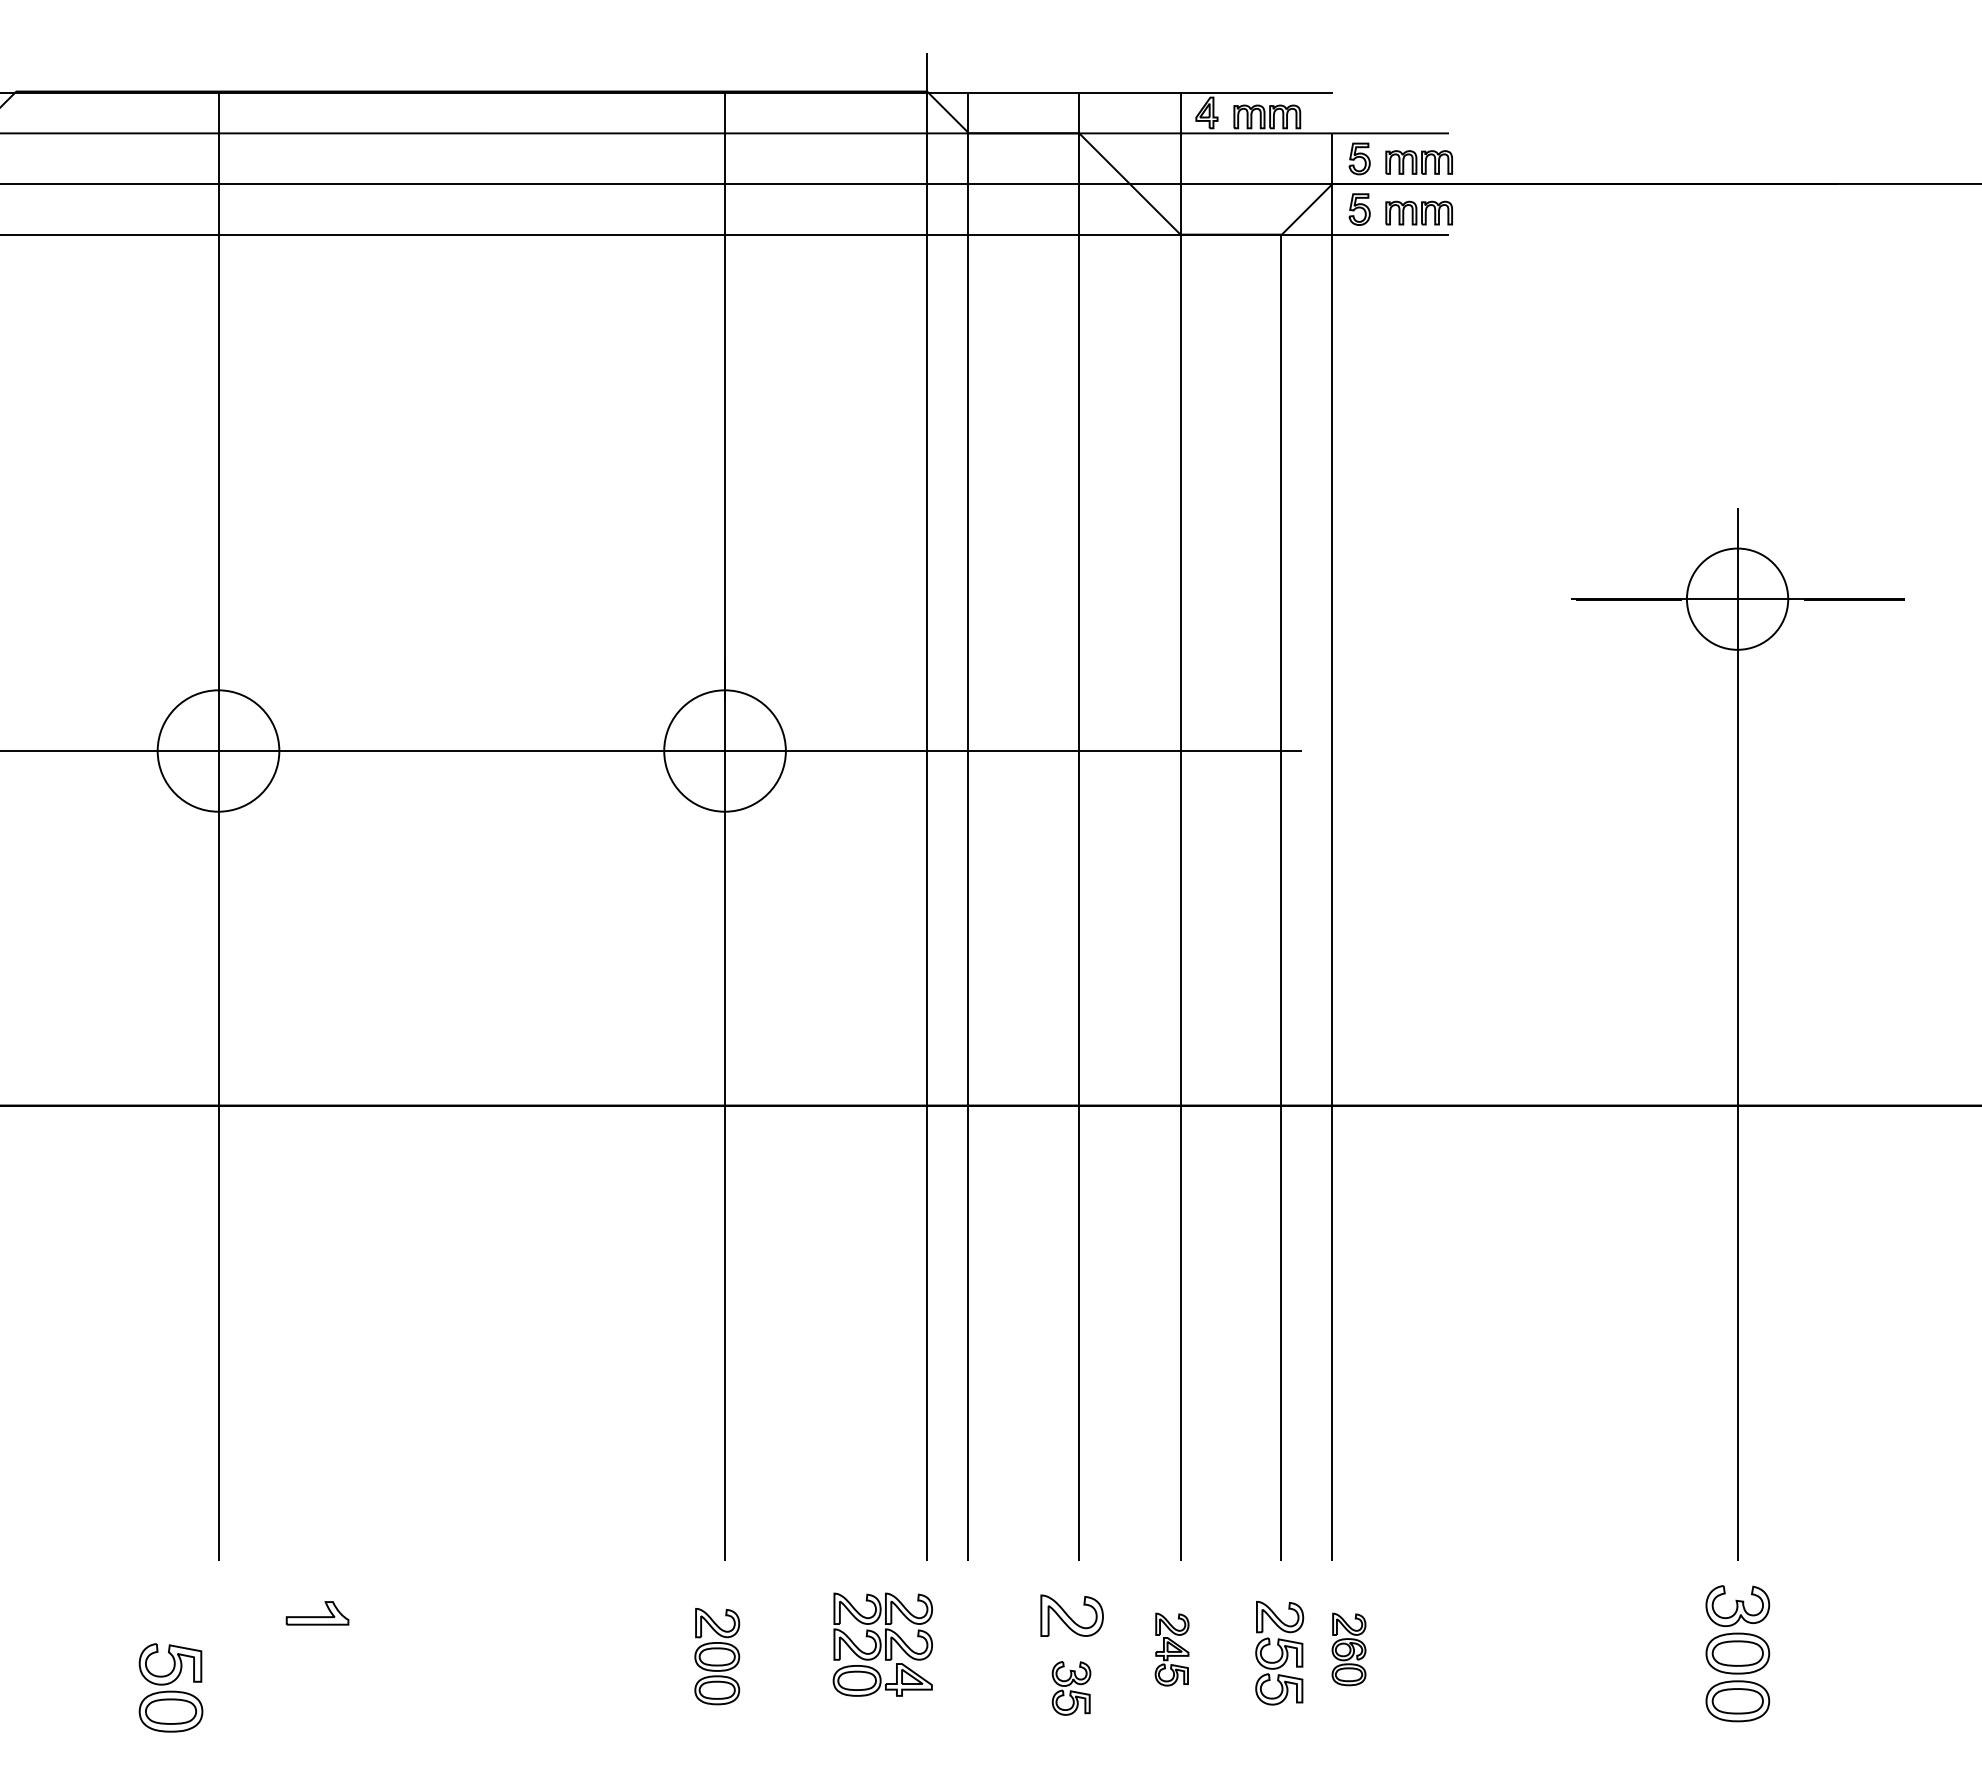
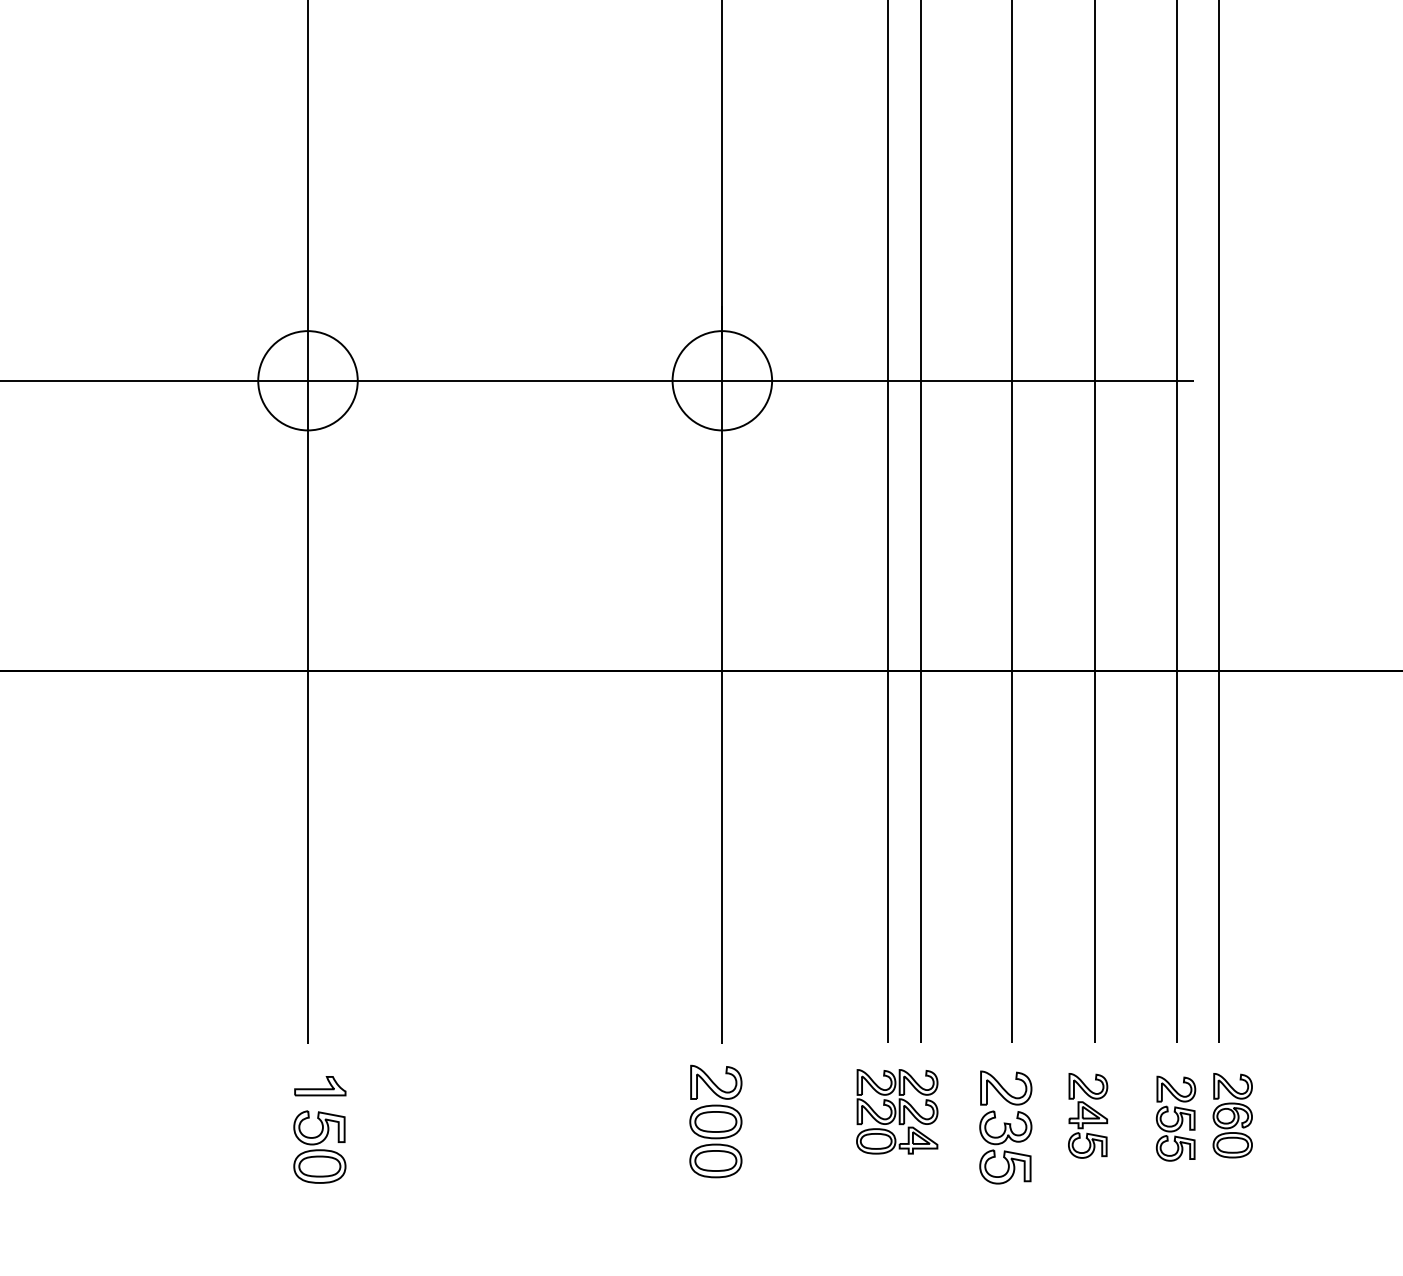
part: (317, 1613) -> (320, 1086), moved
part: (882, 1644) -> (896, 1111), moved
part: (1171, 1649) -> (1087, 1115), size x1.43
part: (1348, 1649) -> (1232, 1115), size x1.43
part: (717, 1656) -> (716, 1121), size x1.43
part: (170, 1687) -> (319, 1146), moved
part: (1071, 1688) -> (1005, 1147), size x1.67

